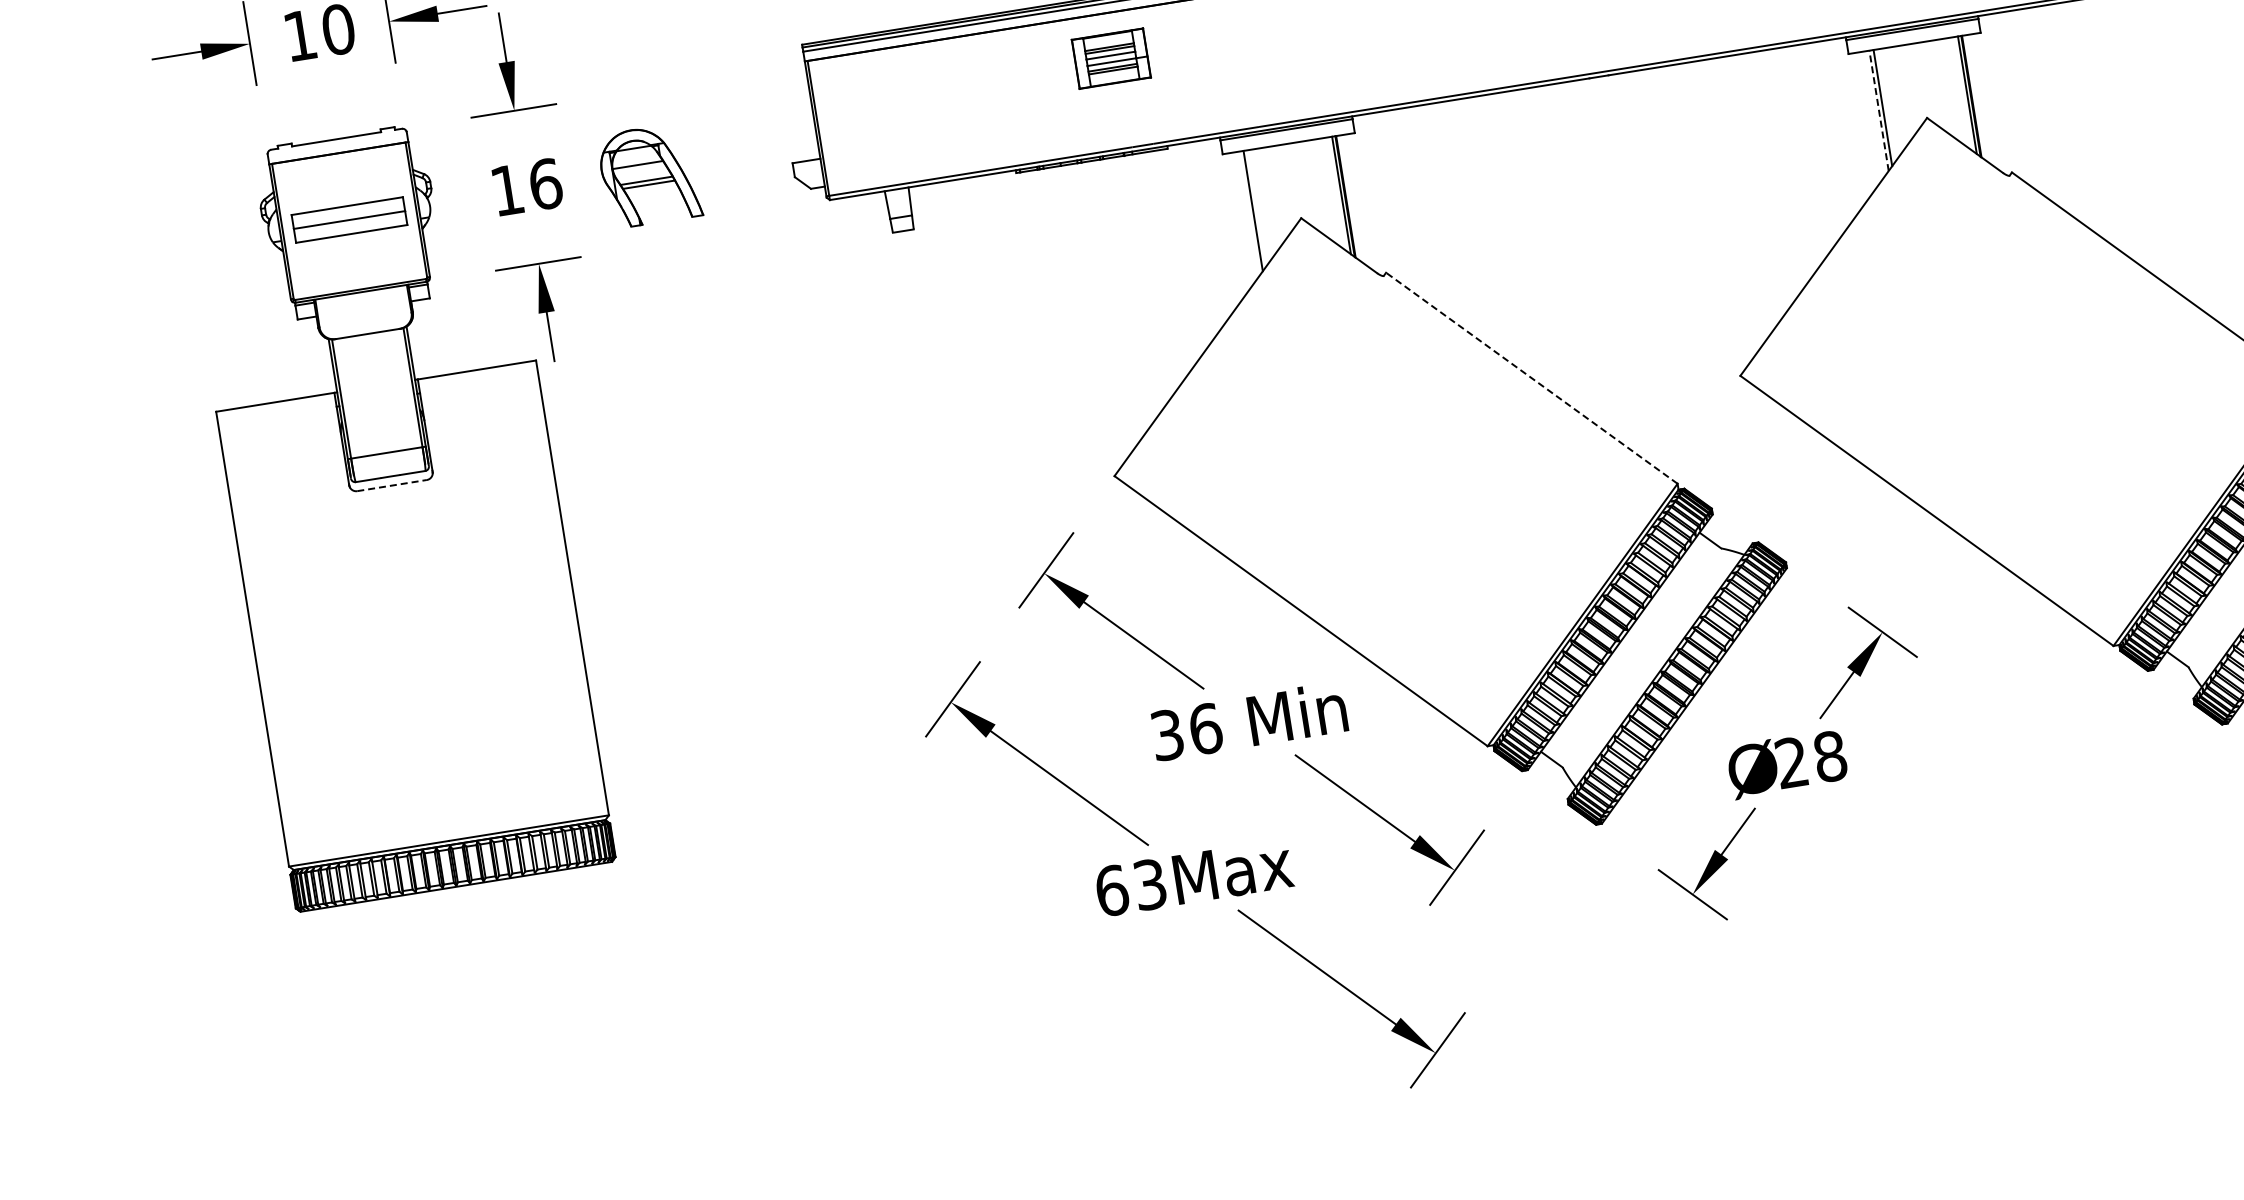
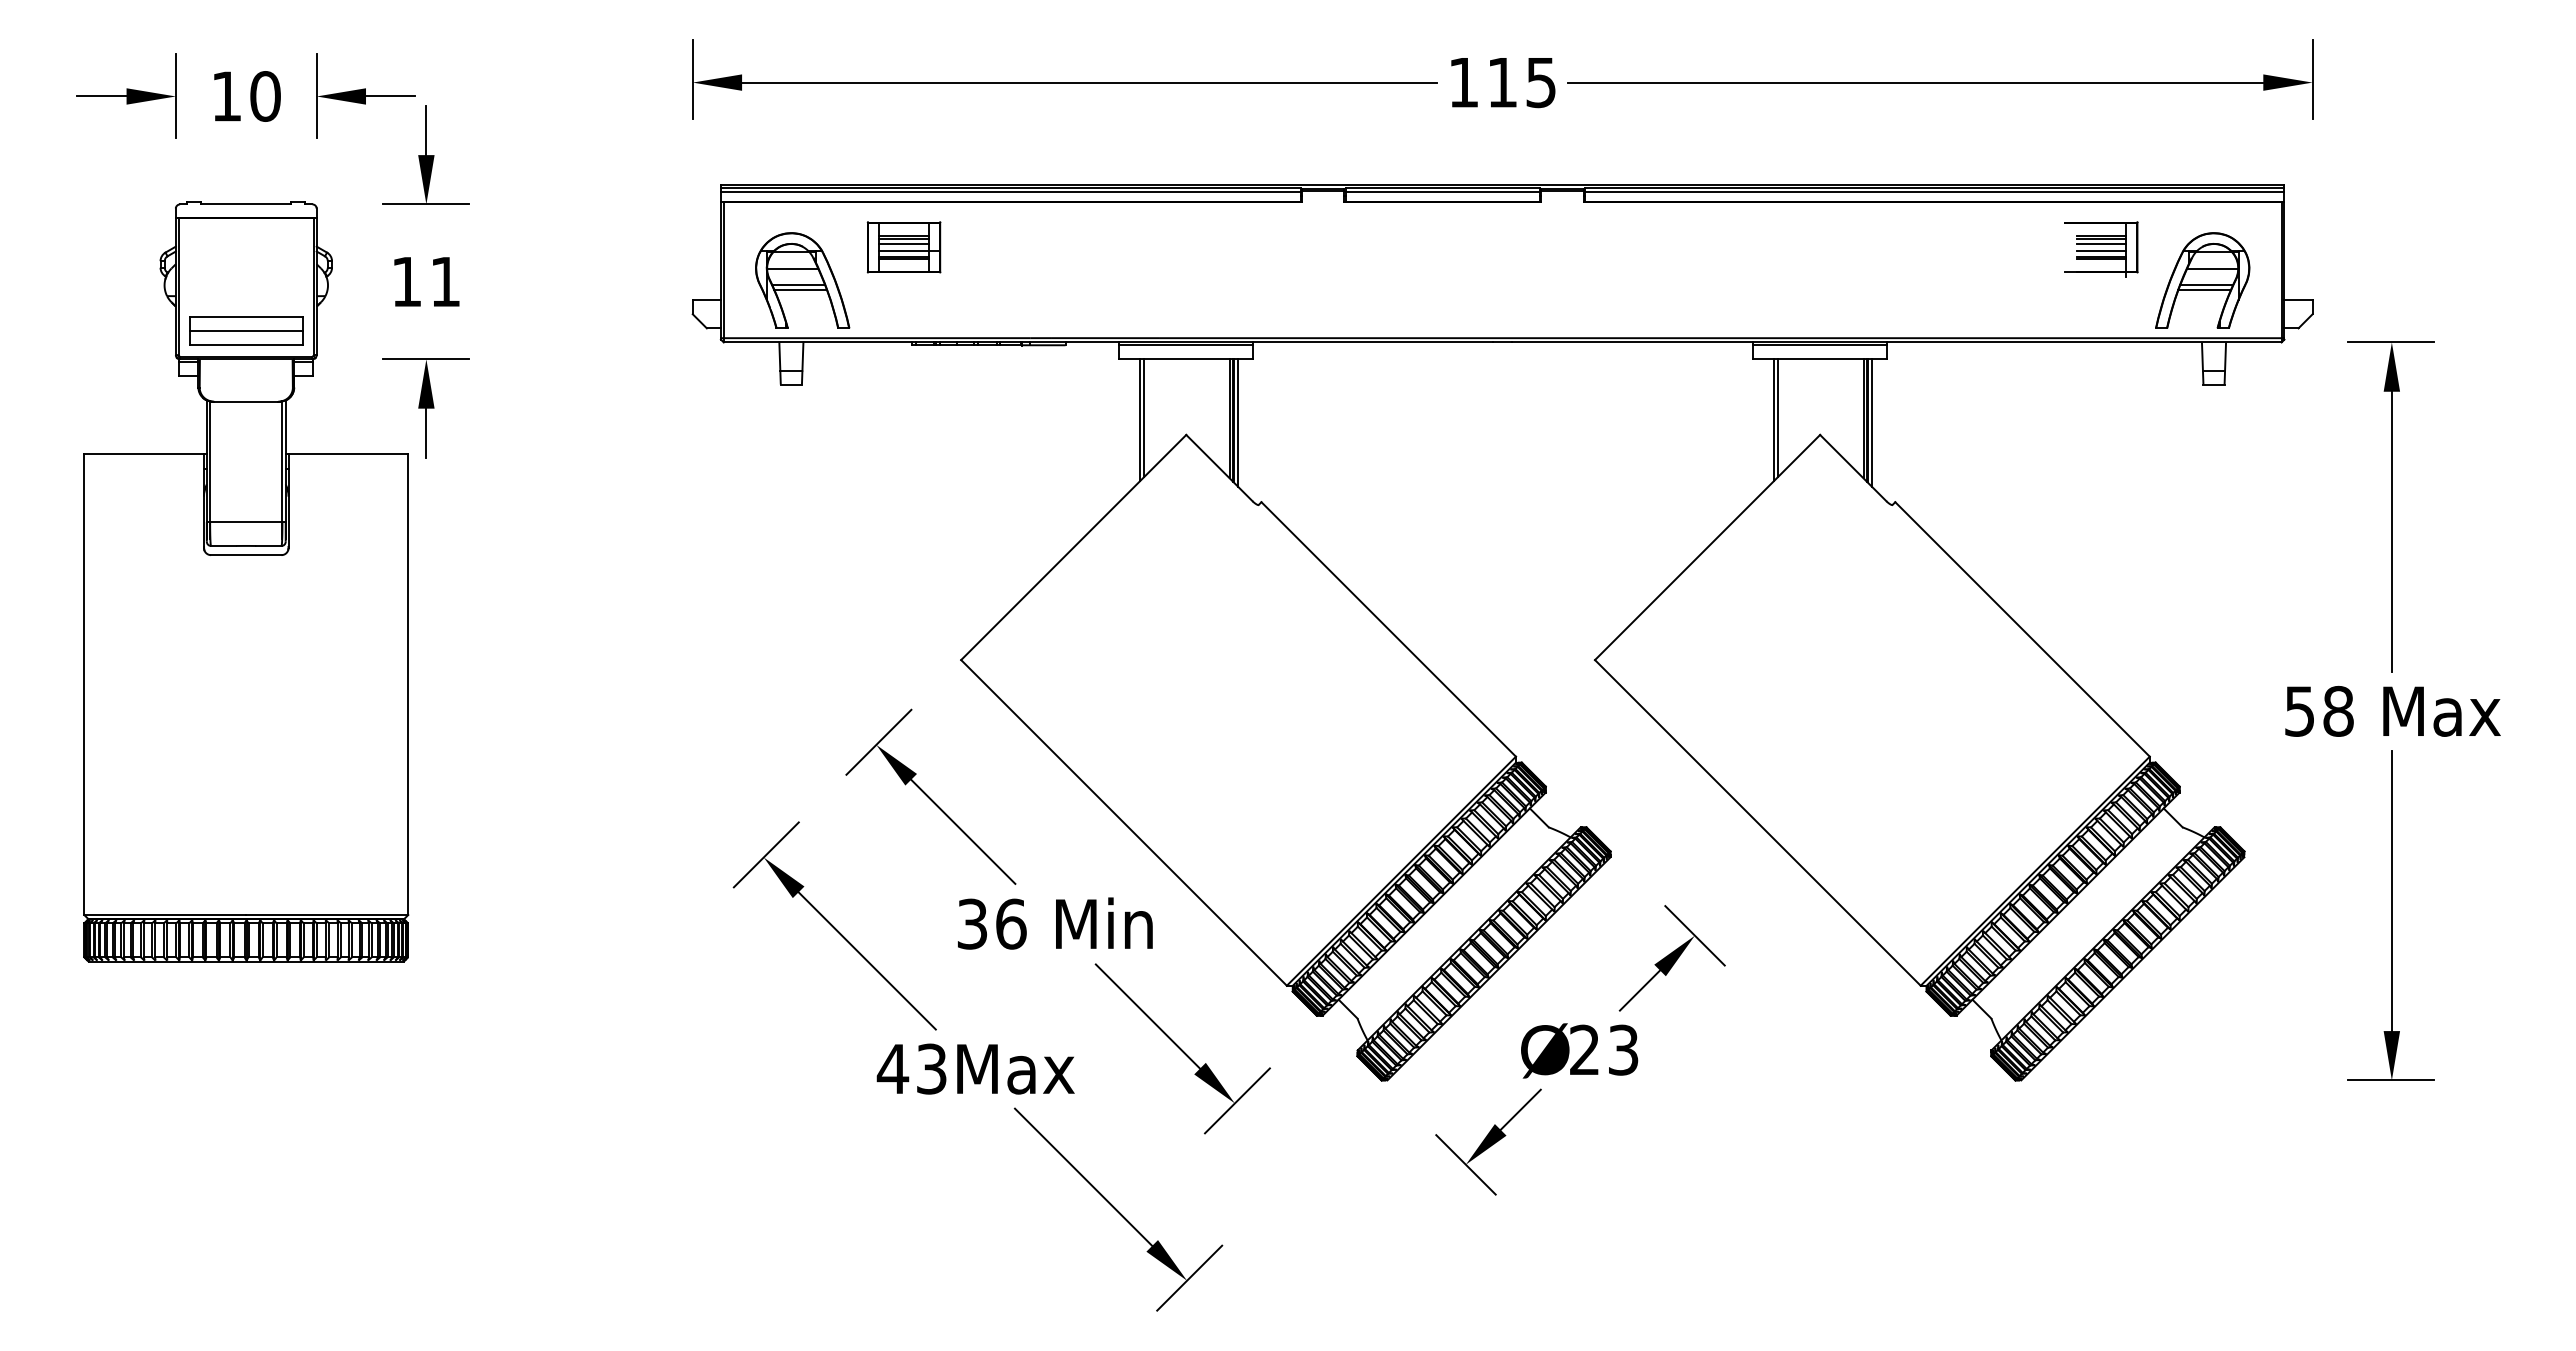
part: (1110, 58) -> (903, 247), moved
line: (1975, 97) -> (1871, 422), added
line: (1878, 111) -> (1773, 420), dashed -> solid
part: (649, 175) -> (802, 280), moved
text: (545, 183) -> (445, 281), 16 -> 11
line: (1349, 197) -> (1237, 422), added
line: (1257, 208) -> (1144, 418), added
part: (349, 219) -> (246, 330), moved
line: (1531, 378) -> (1388, 629), dashed -> solid
line: (392, 485) -> (246, 555), dashed -> solid
text: (1830, 755) -> (1623, 1049), 28 -> 23
text: (1111, 890) -> (892, 1068), 63Max -> 43Max

